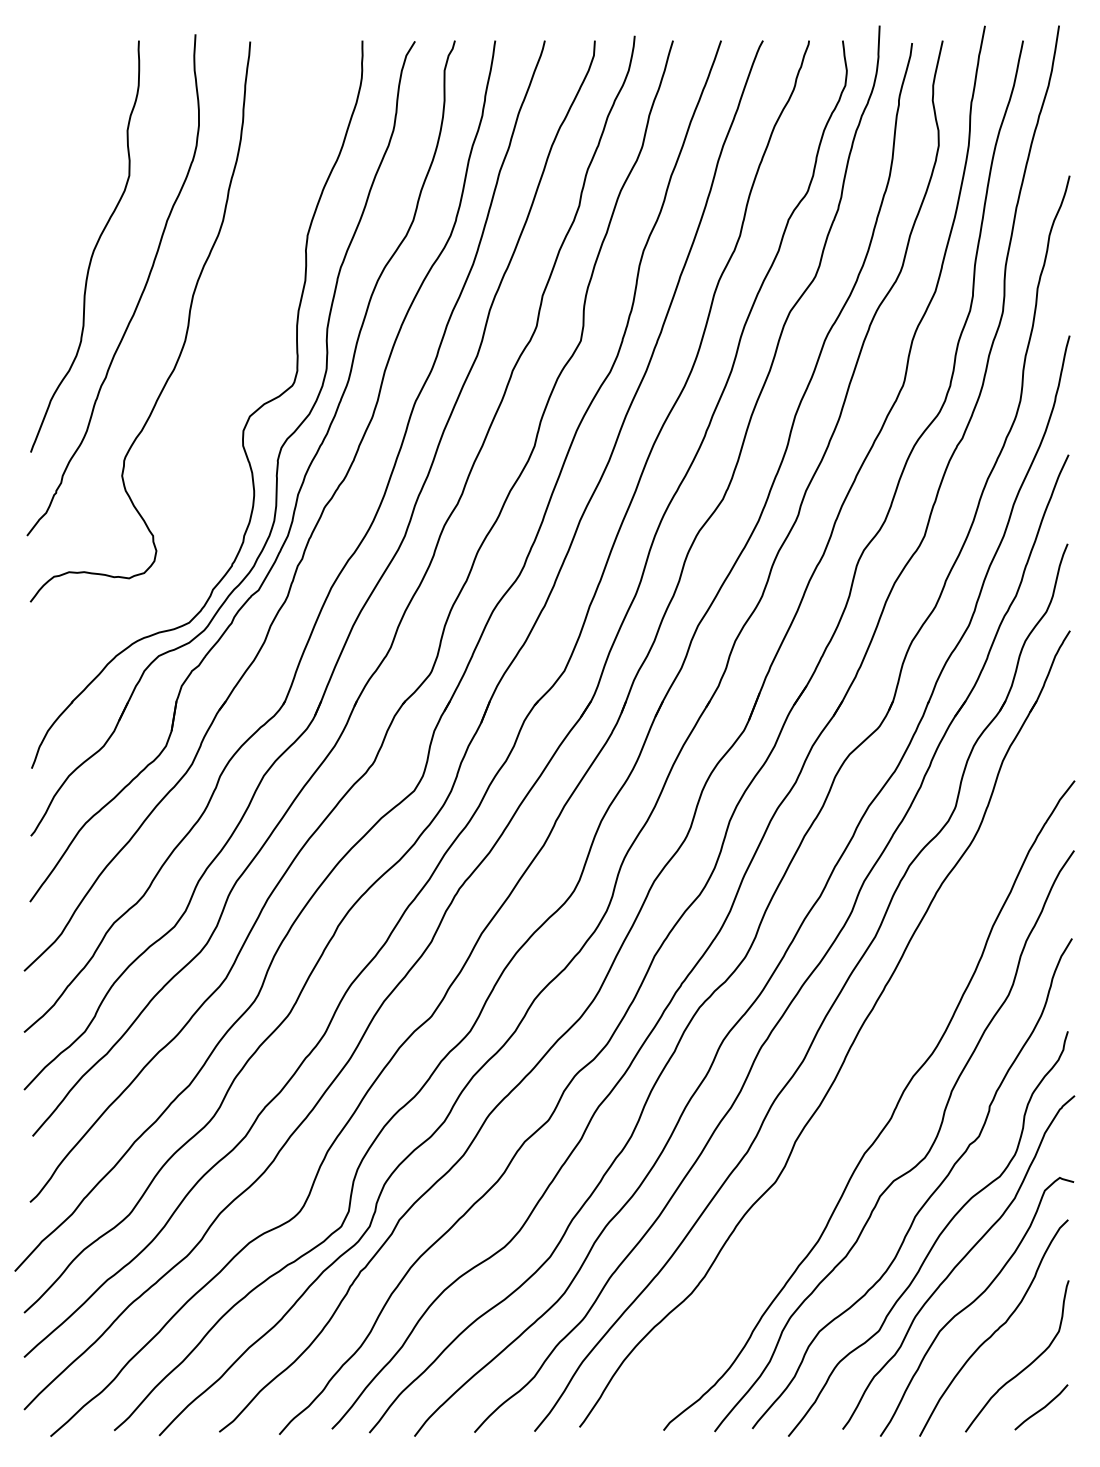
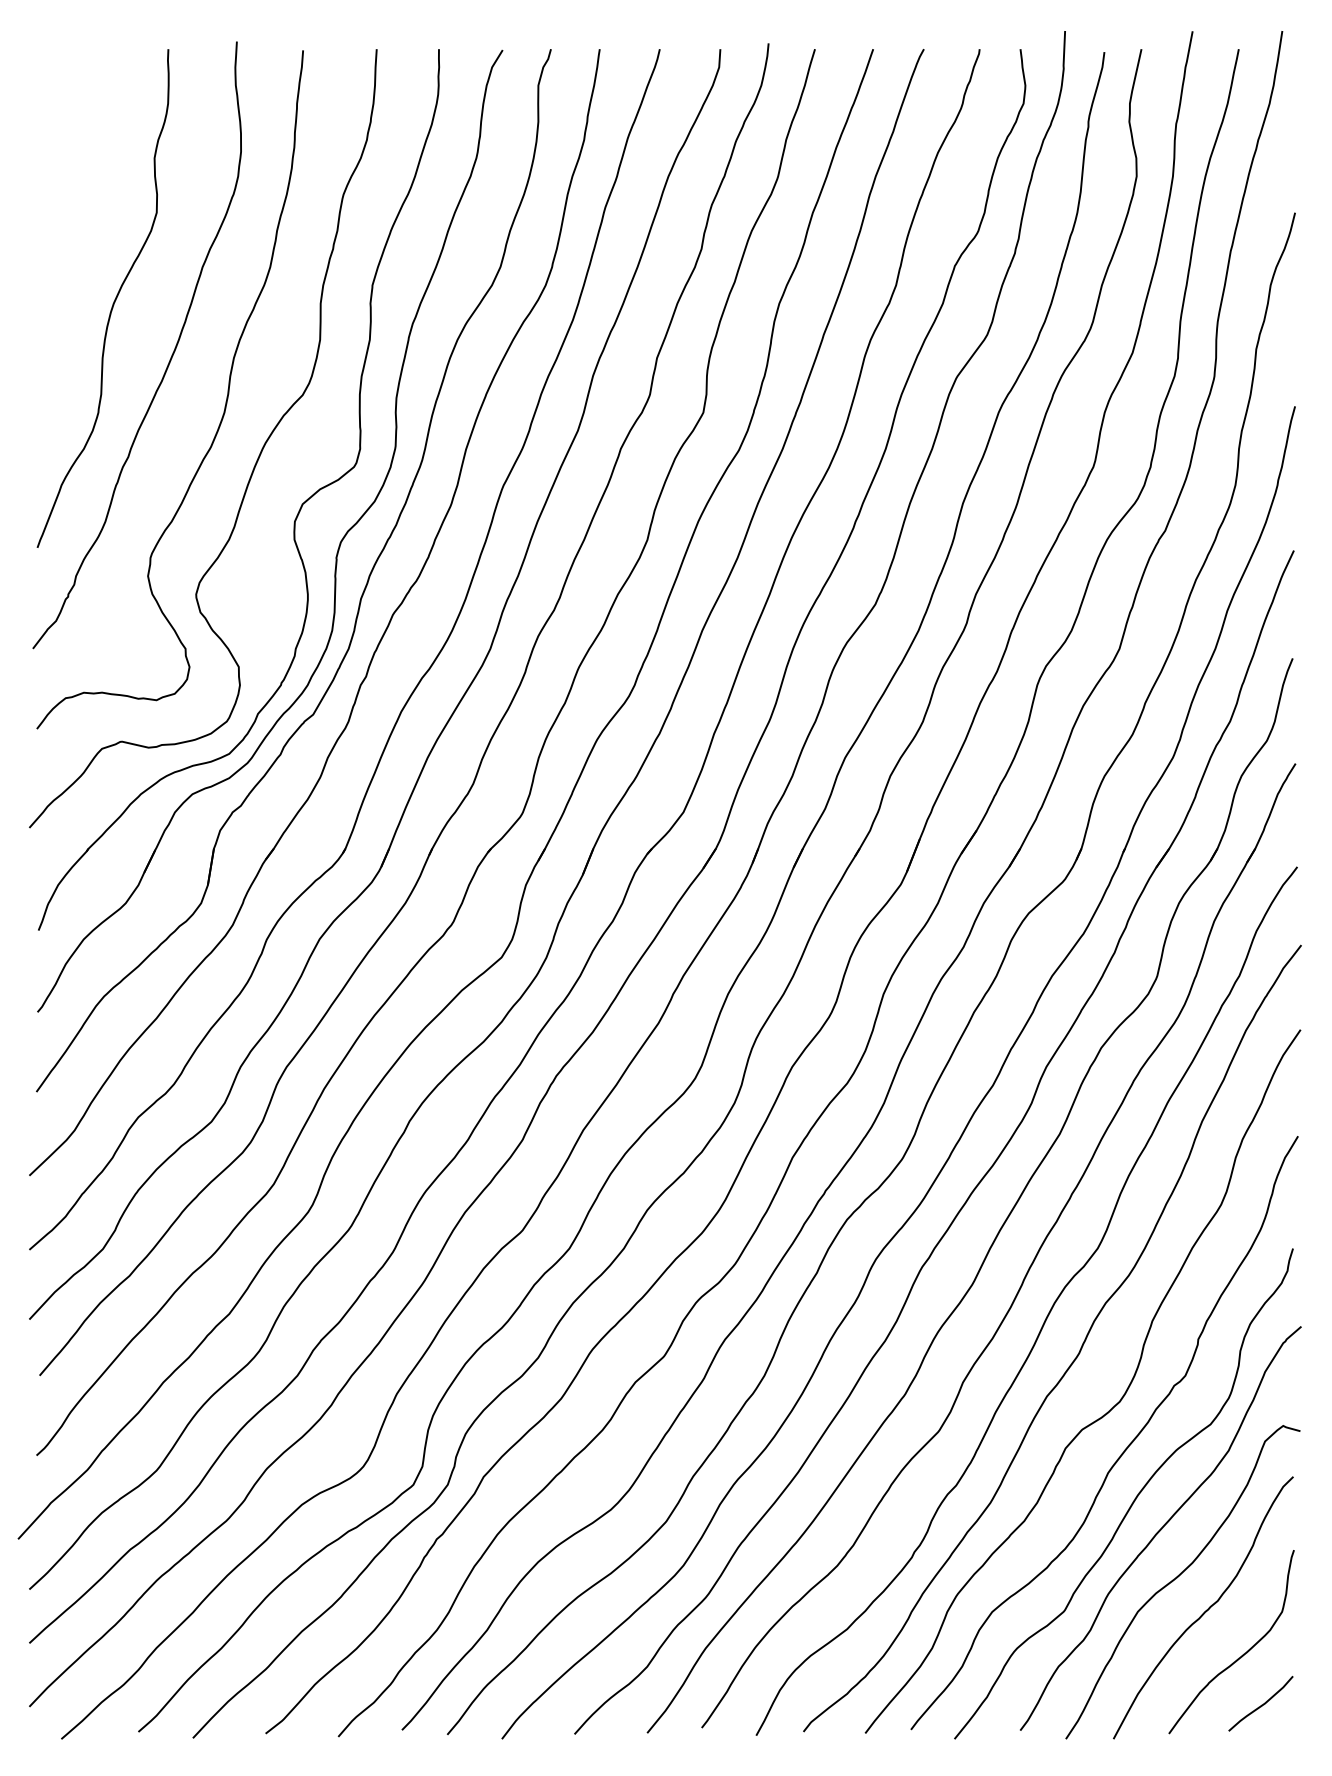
curve: (209, 384) -> (253, 465), added
curve: (866, 1082) -> (1049, 1310), added

